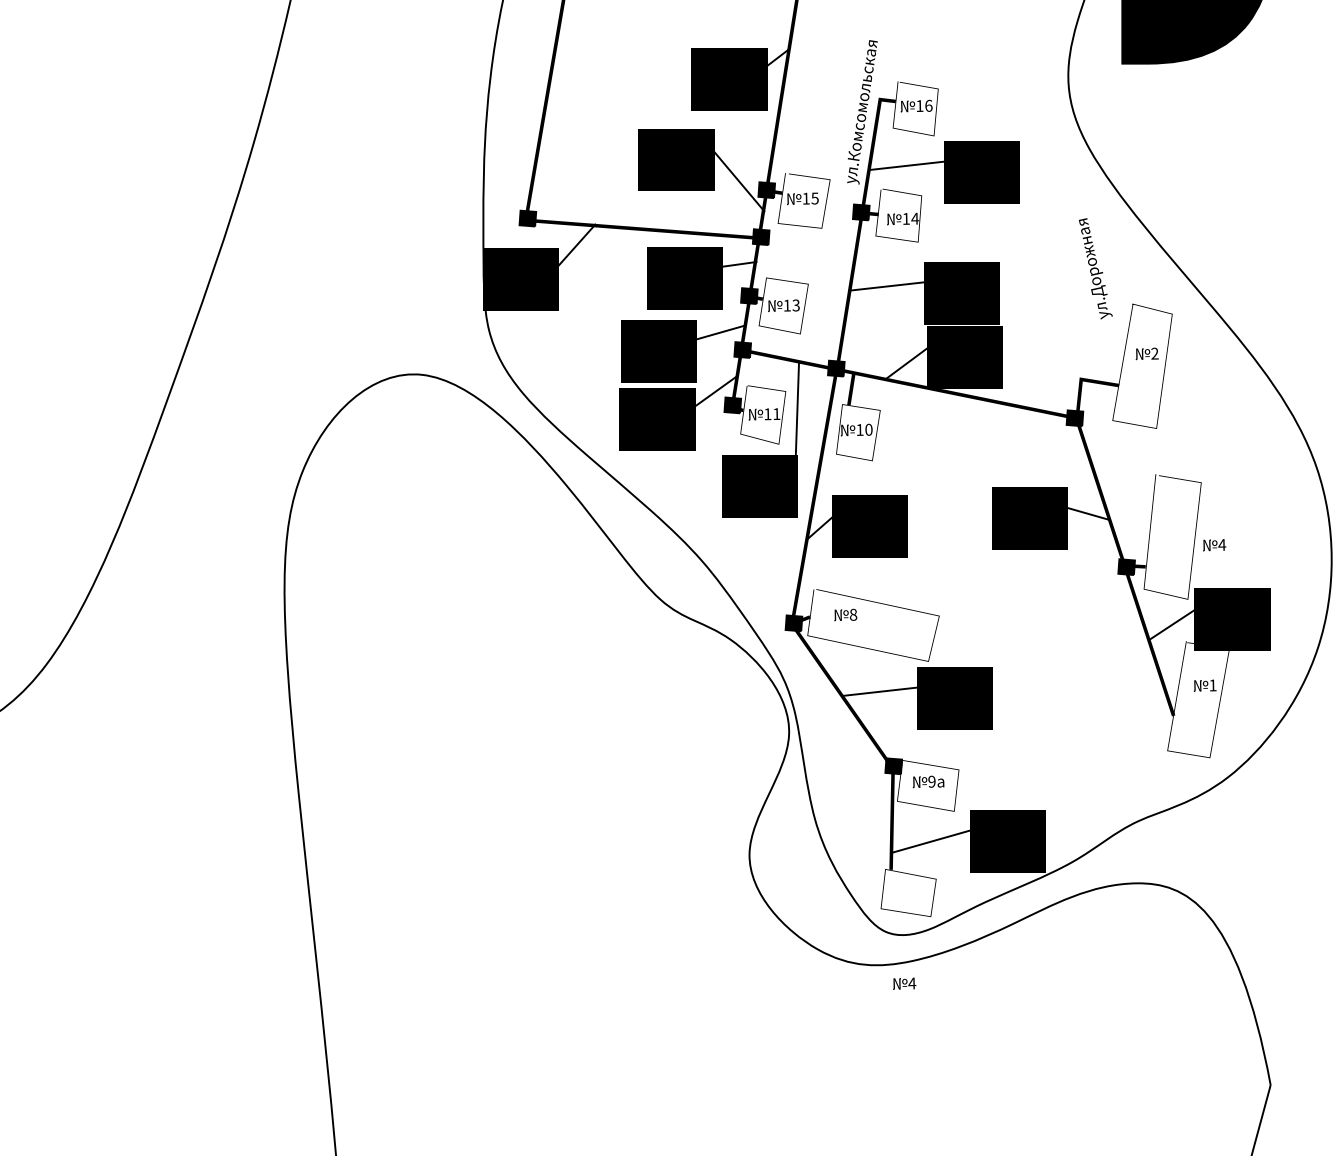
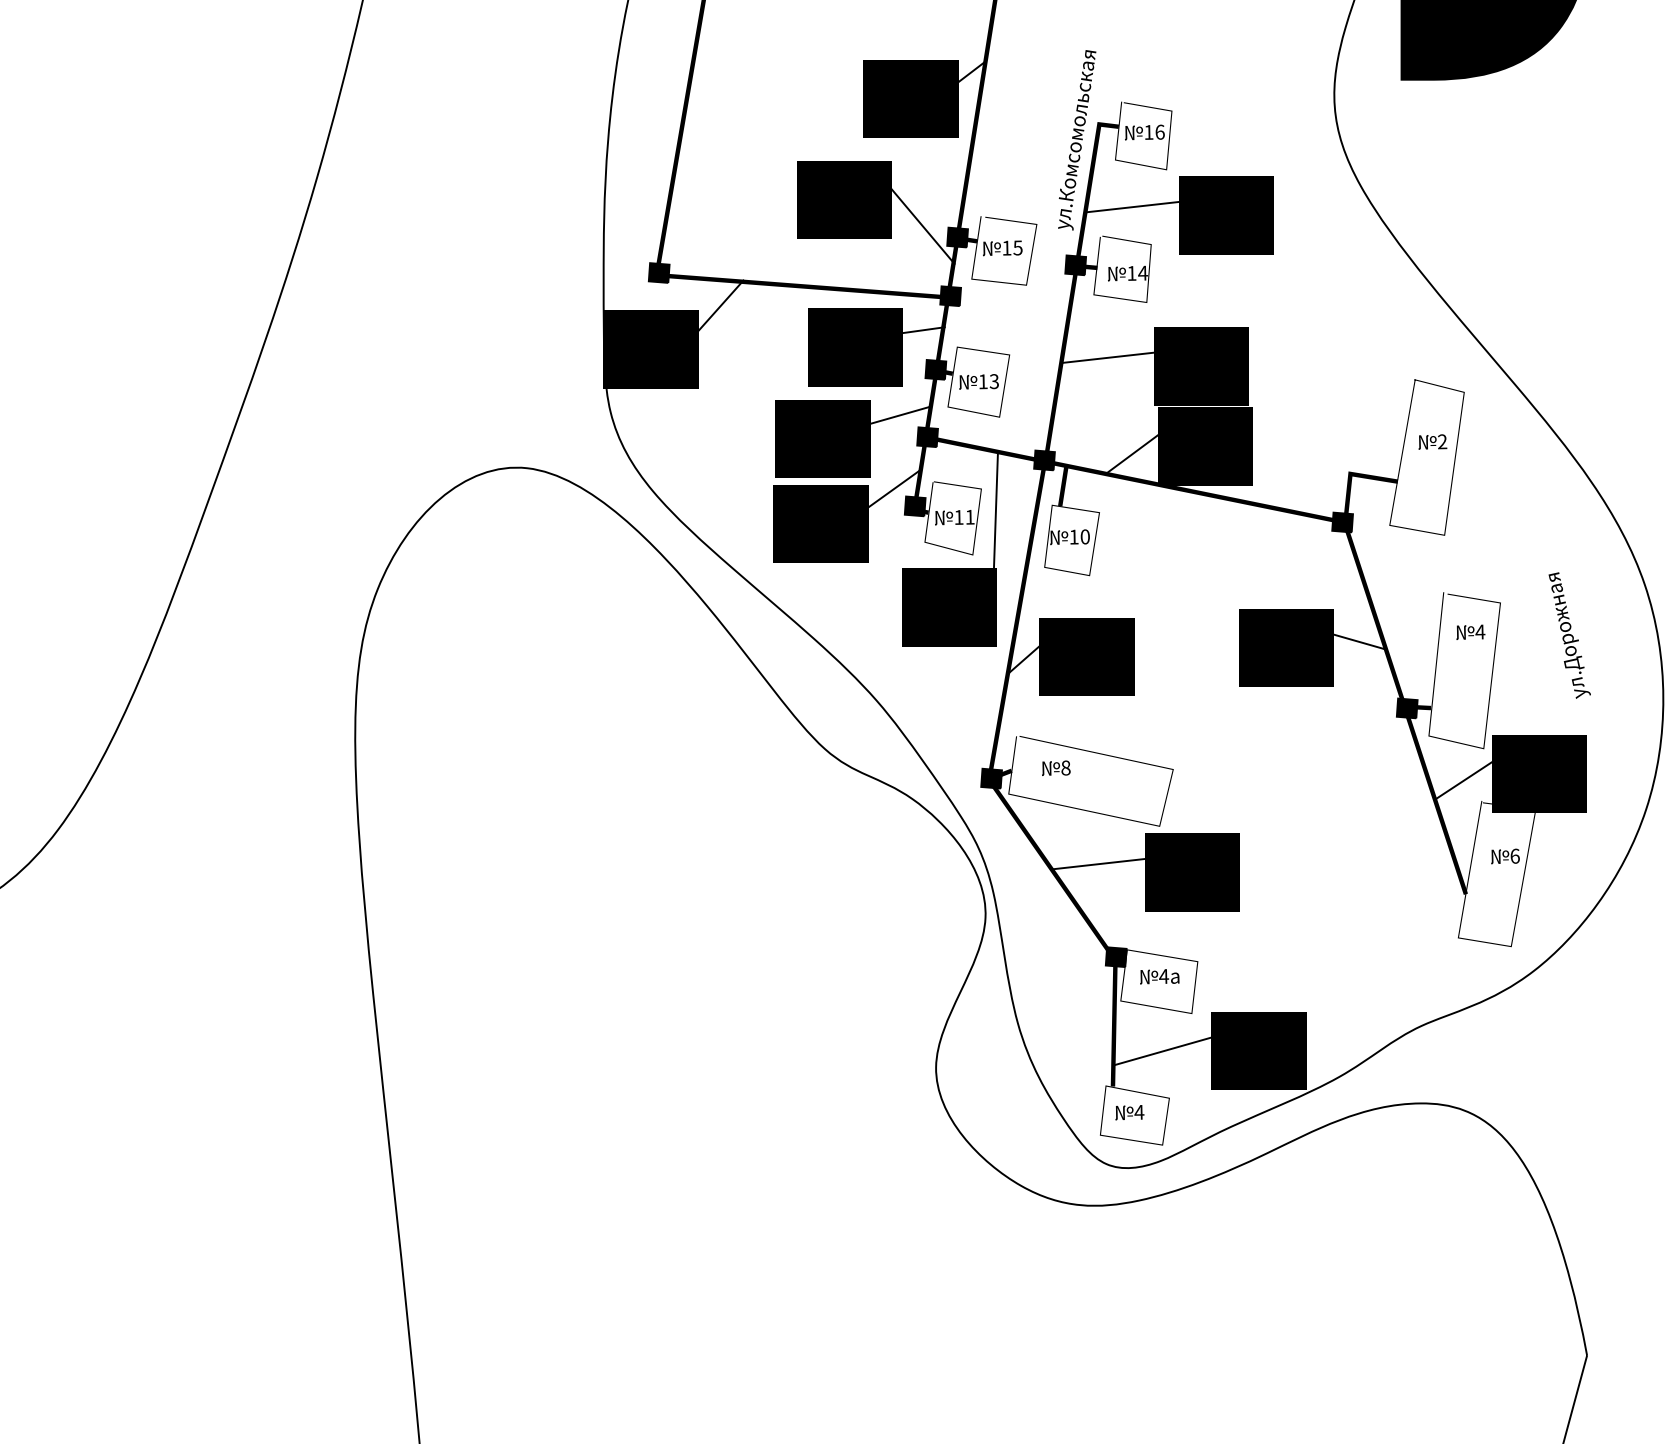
text: (1095, 268) -> (1569, 635), moved
text: (1214, 545) -> (1470, 632), moved
text: (1212, 685) -> (1514, 856), 1 -> 6
text: (931, 781) -> (1163, 976), 9 -> 4
text: (904, 983) -> (1129, 1112), moved

